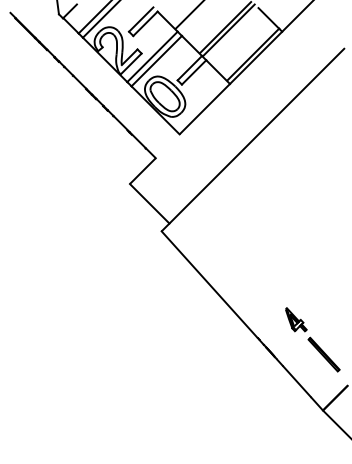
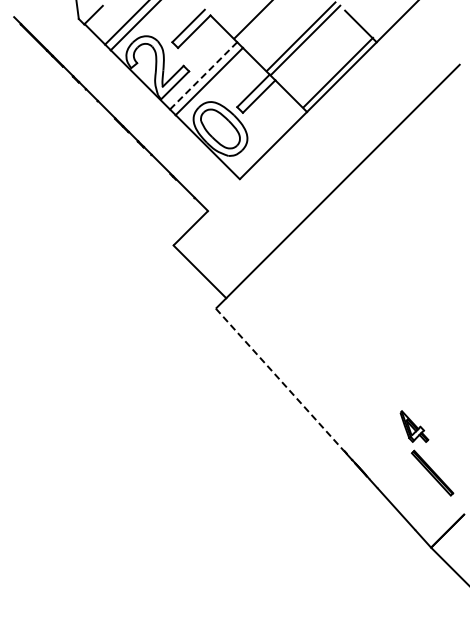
line: (152, 56) -> (203, 75), solid -> dashed
line: (209, 284) -> (279, 379), solid -> dashed
part: (296, 319) -> (414, 426), moved

